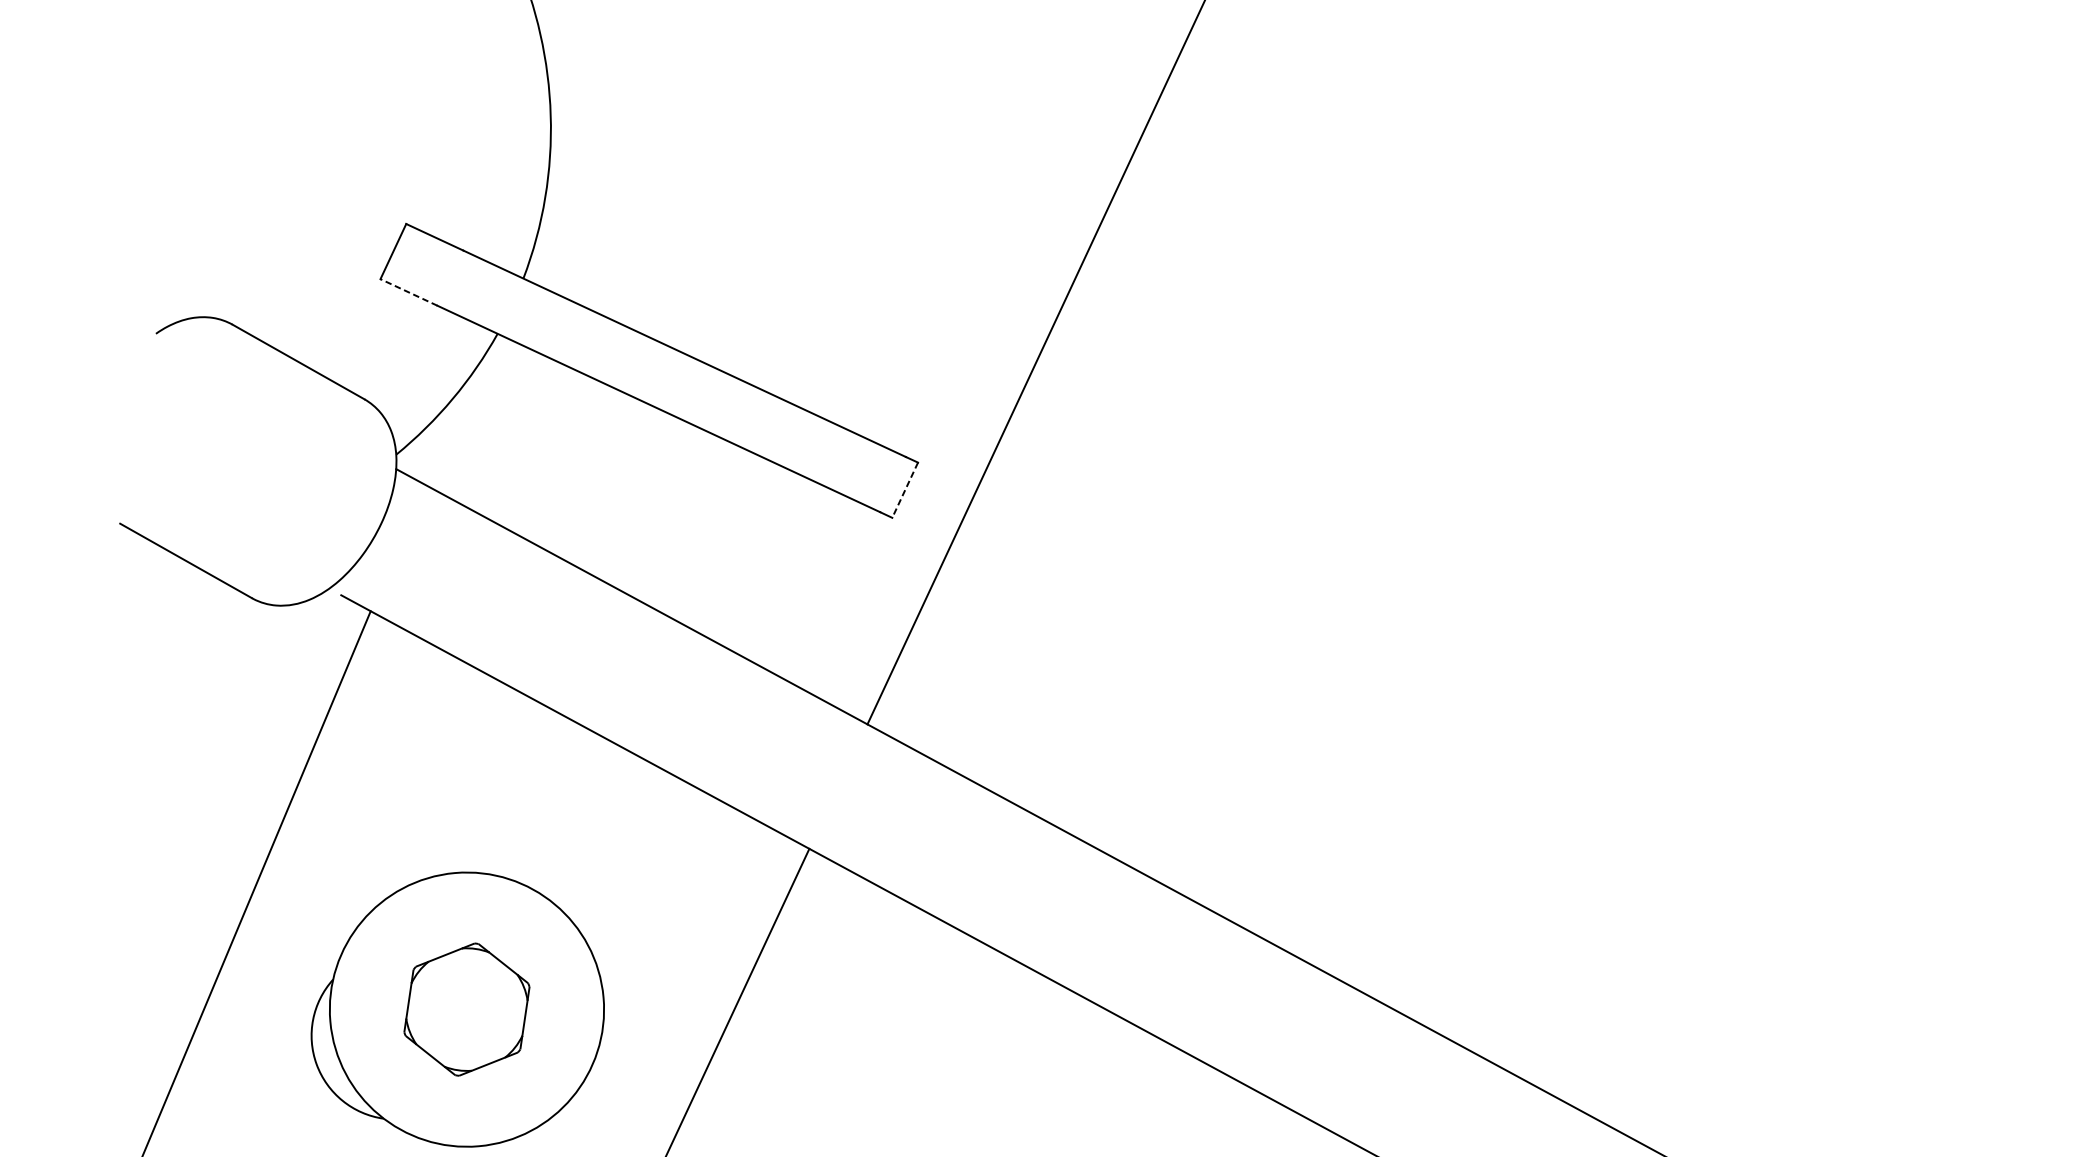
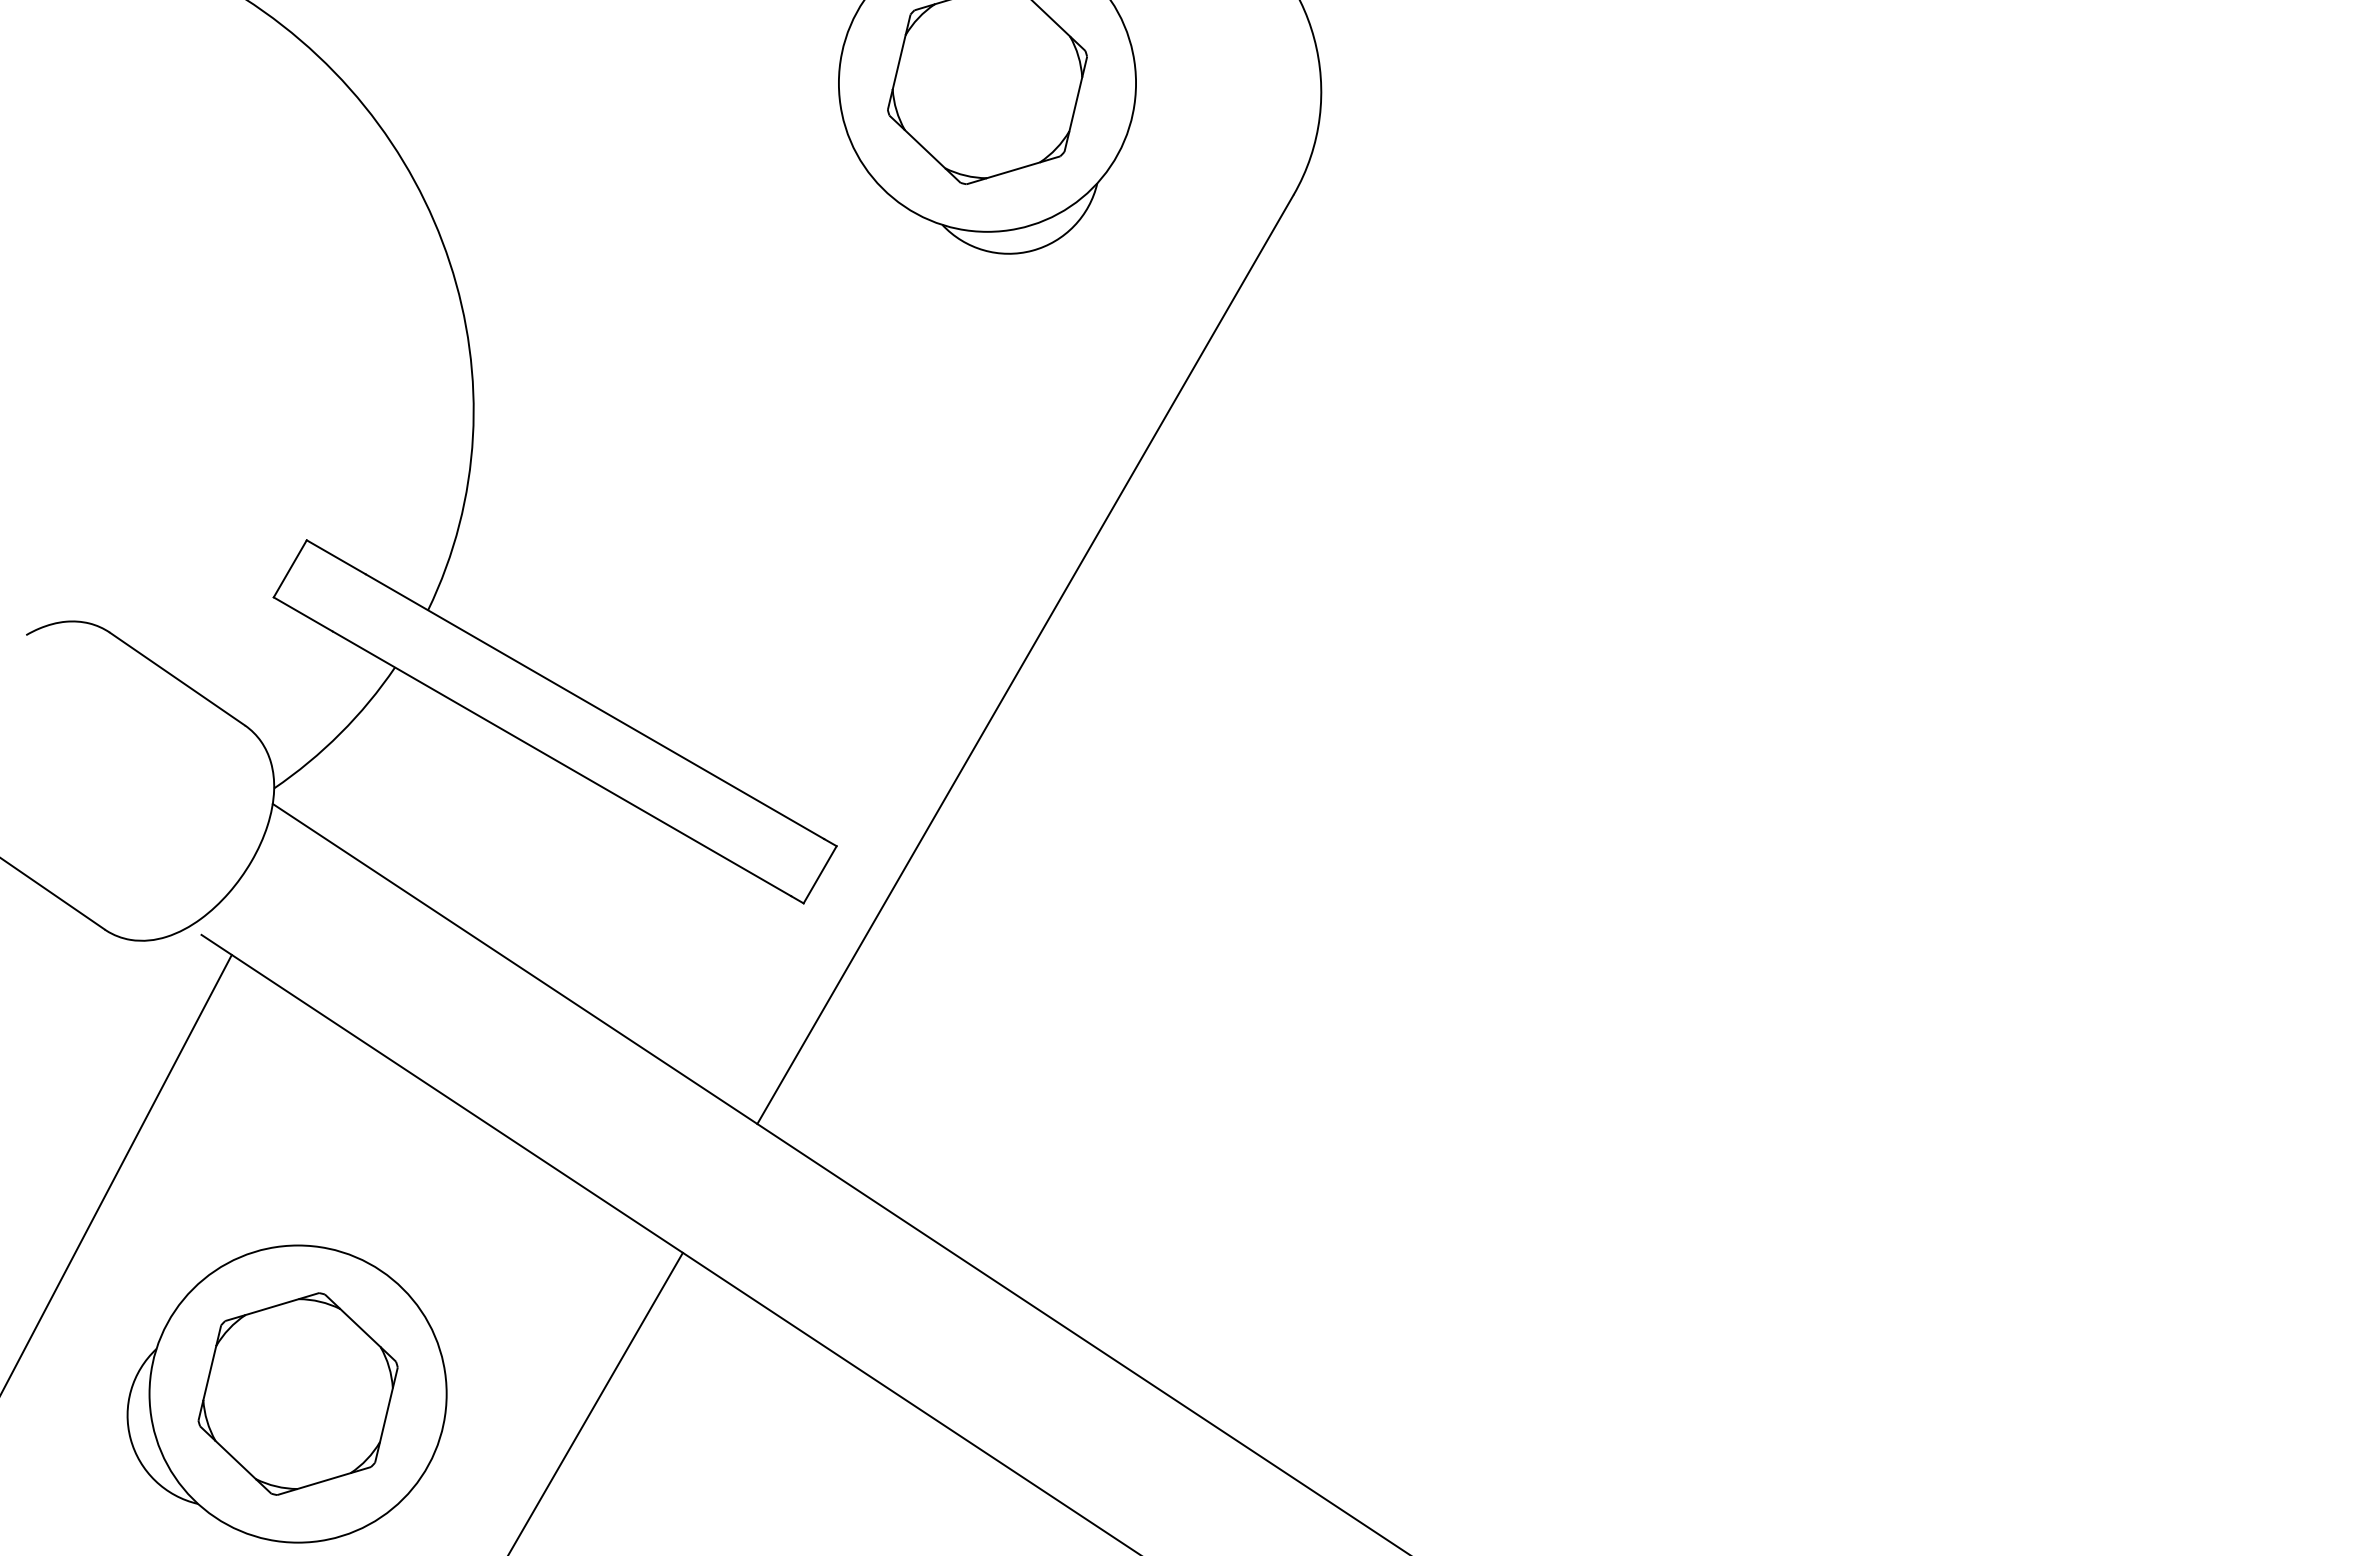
line: (408, 292) -> (302, 614), dashed -> solid
line: (904, 490) -> (819, 875), dashed -> solid
part: (466, 1009) -> (297, 1393), size x1.43

